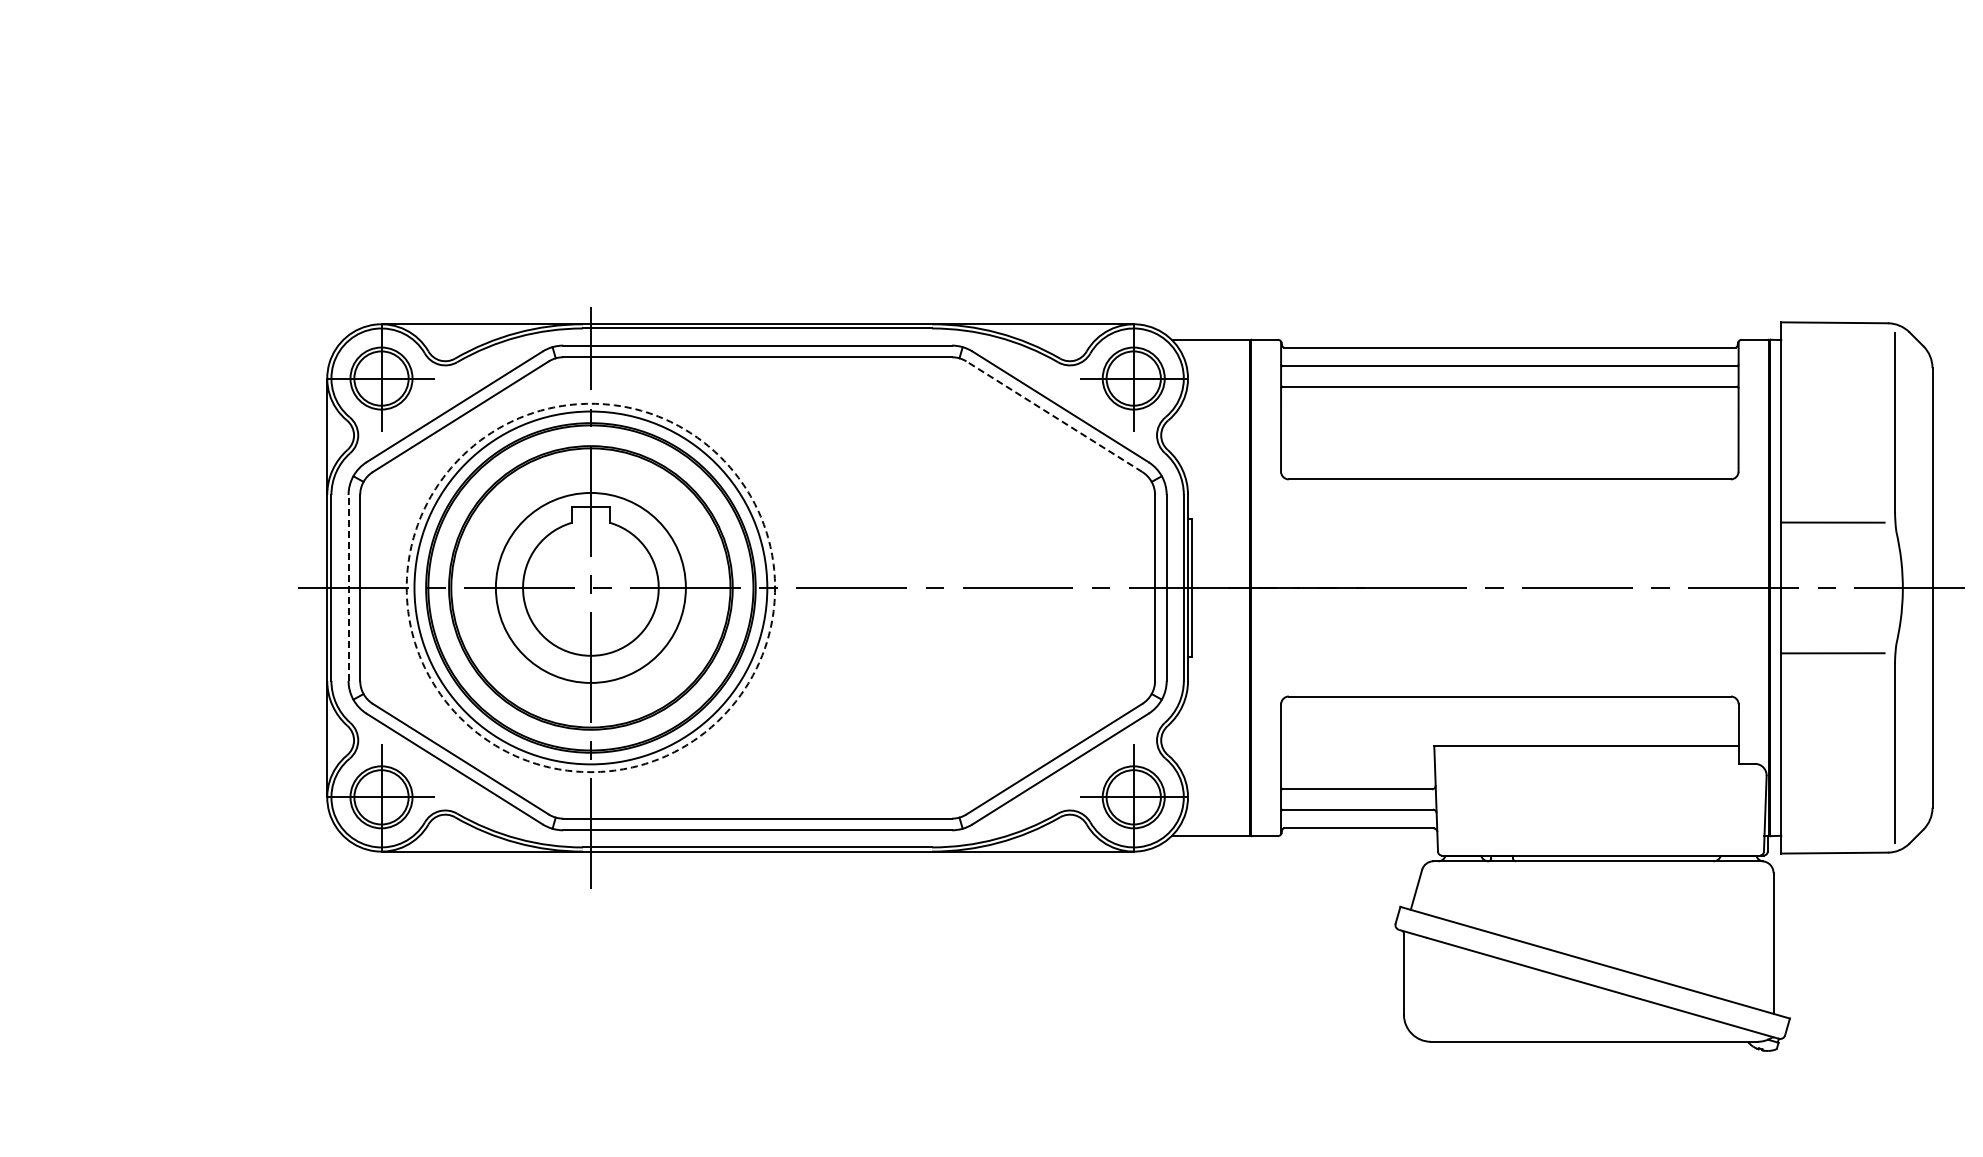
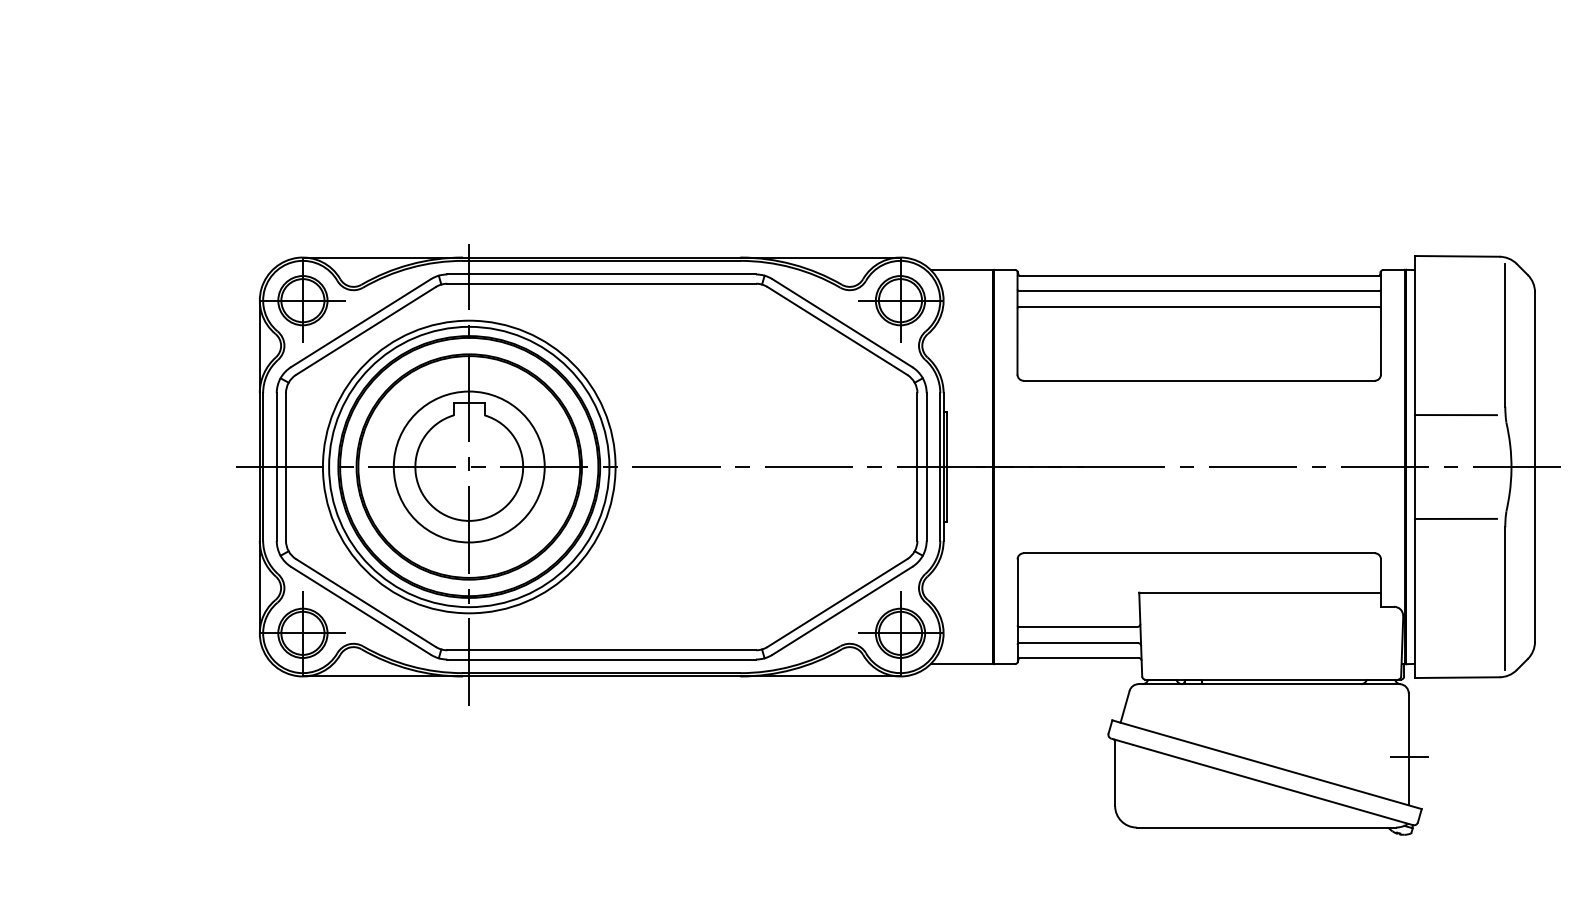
line: (1054, 416) -> (837, 330), dashed -> solid
line: (348, 587) -> (276, 466), dashed -> solid
circle: (590, 587) -> (468, 466), dashed -> solid
line: (1773, 952) -> (1408, 756), added

